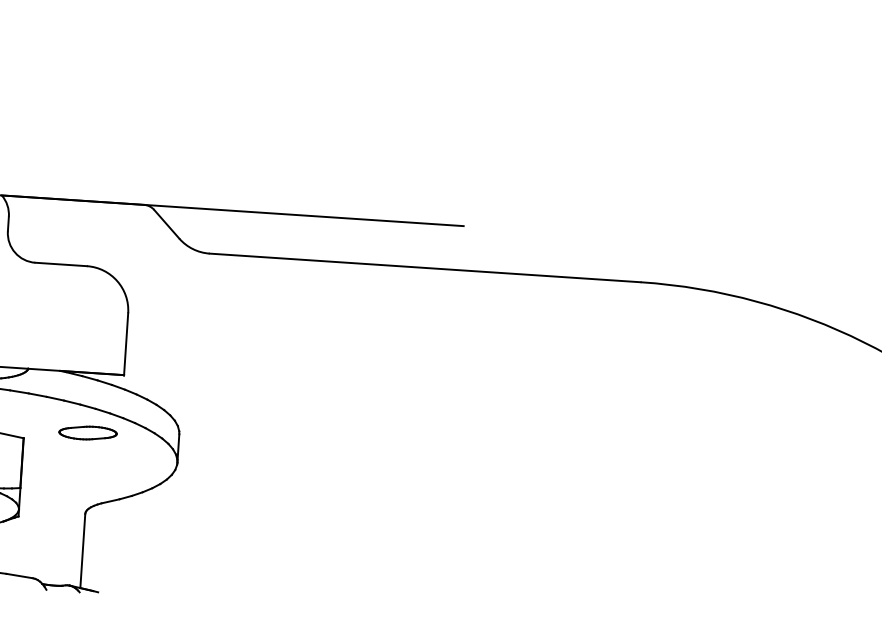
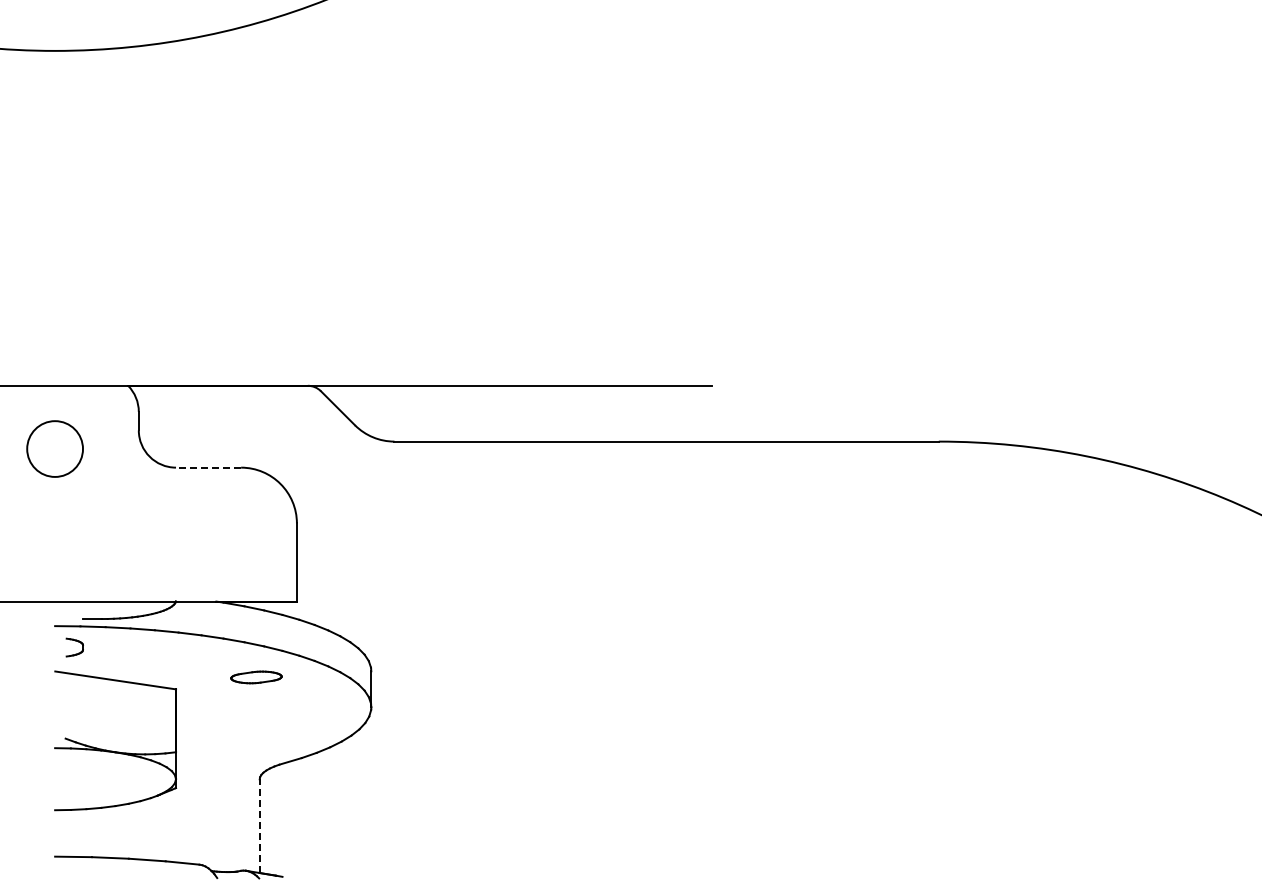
line: (61, 264) -> (208, 467), solid -> dashed
part: (88, 433) -> (256, 677), size x0.7
line: (82, 551) -> (259, 826), solid -> dashed

